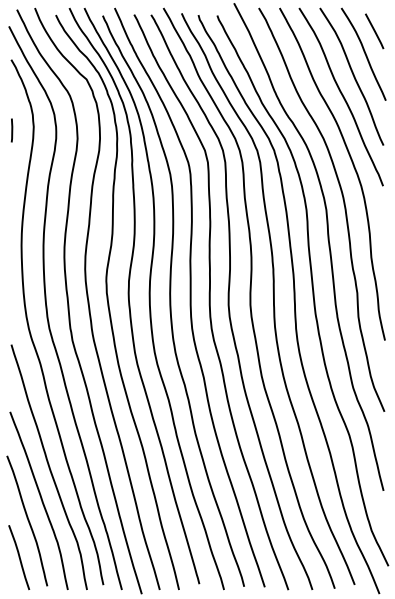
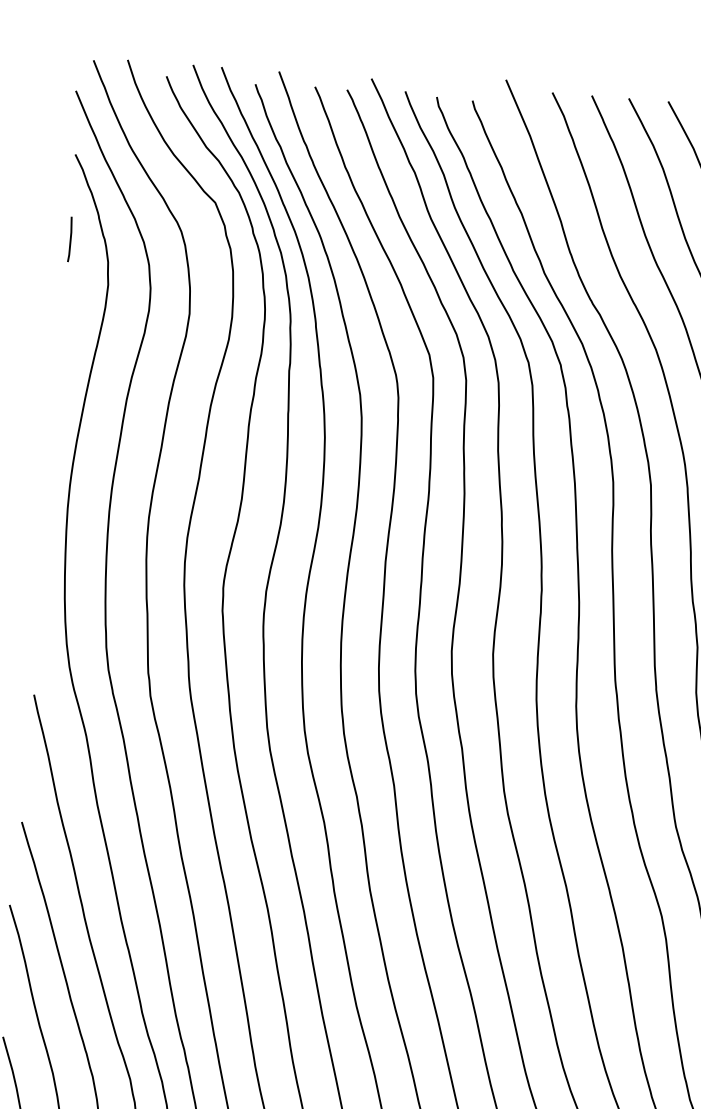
line: (11, 130) -> (69, 239), moved

